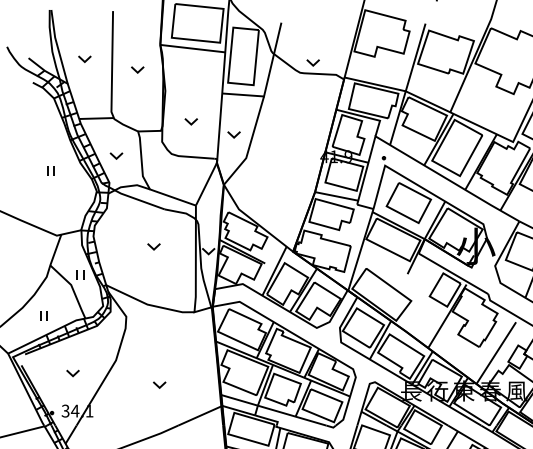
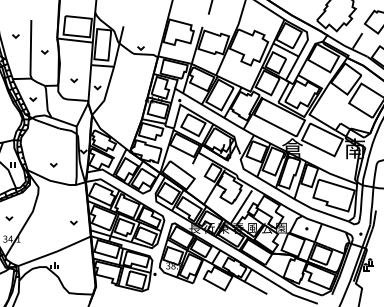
part: (84, 59) -> (15, 36), moved
part: (153, 247) -> (53, 165), moved
part: (158, 384) -> (73, 222), moved

